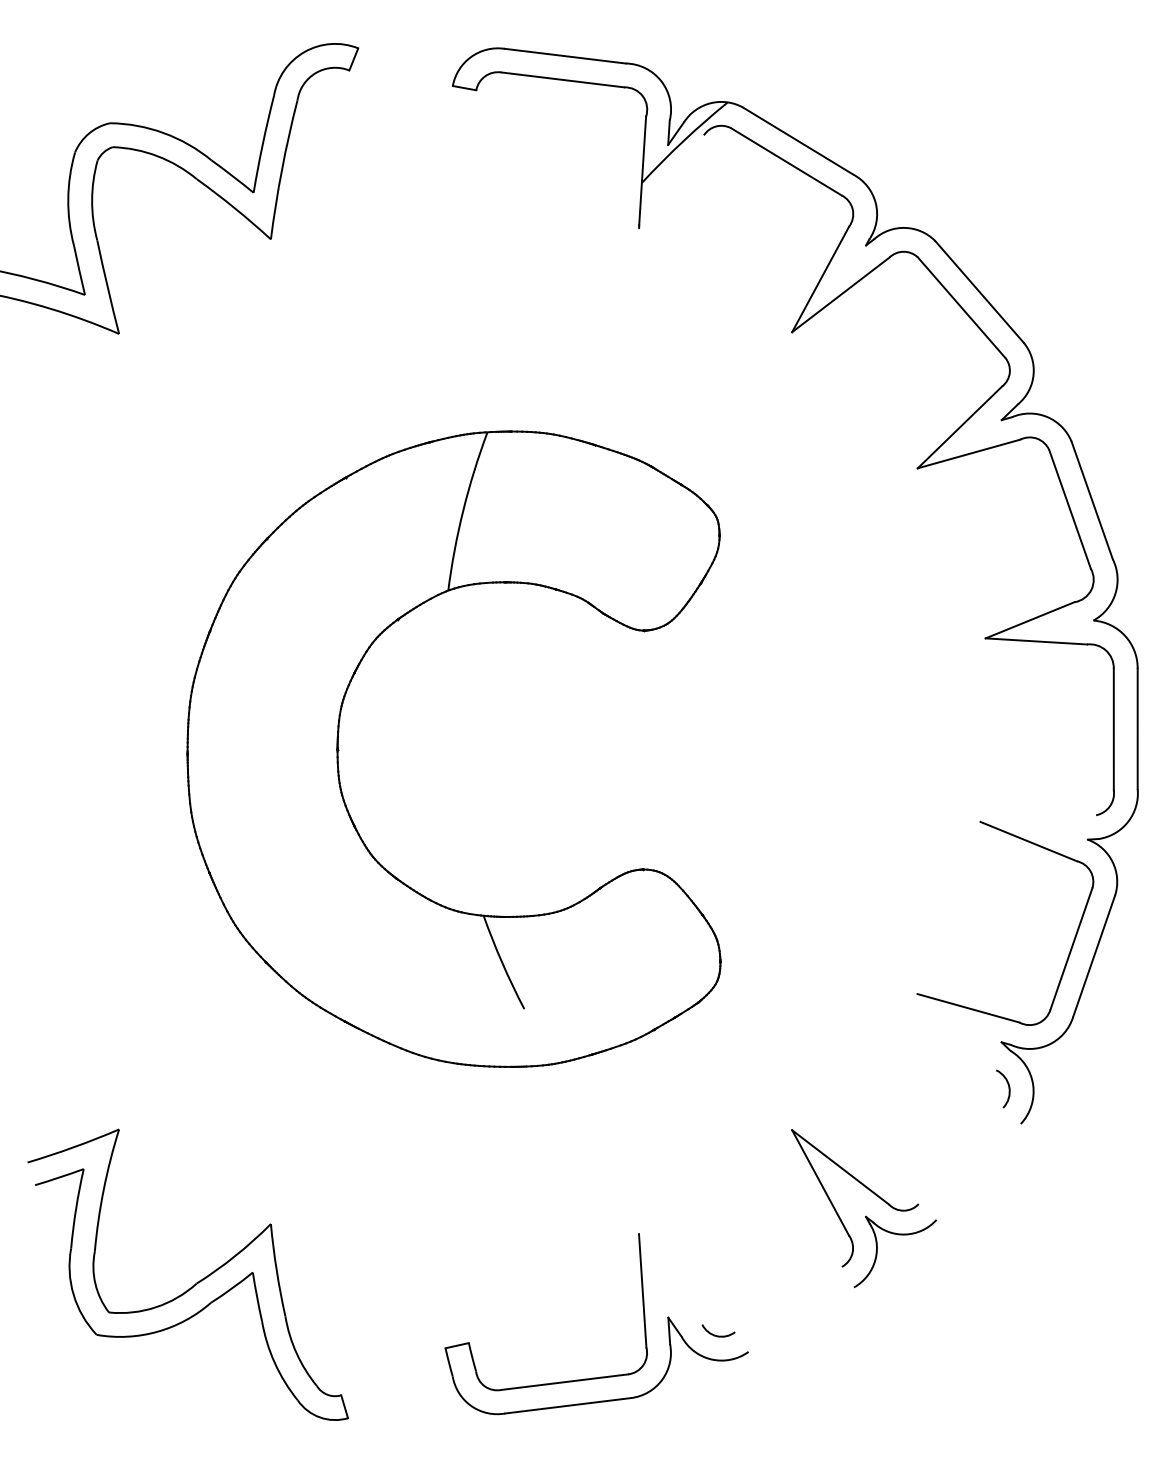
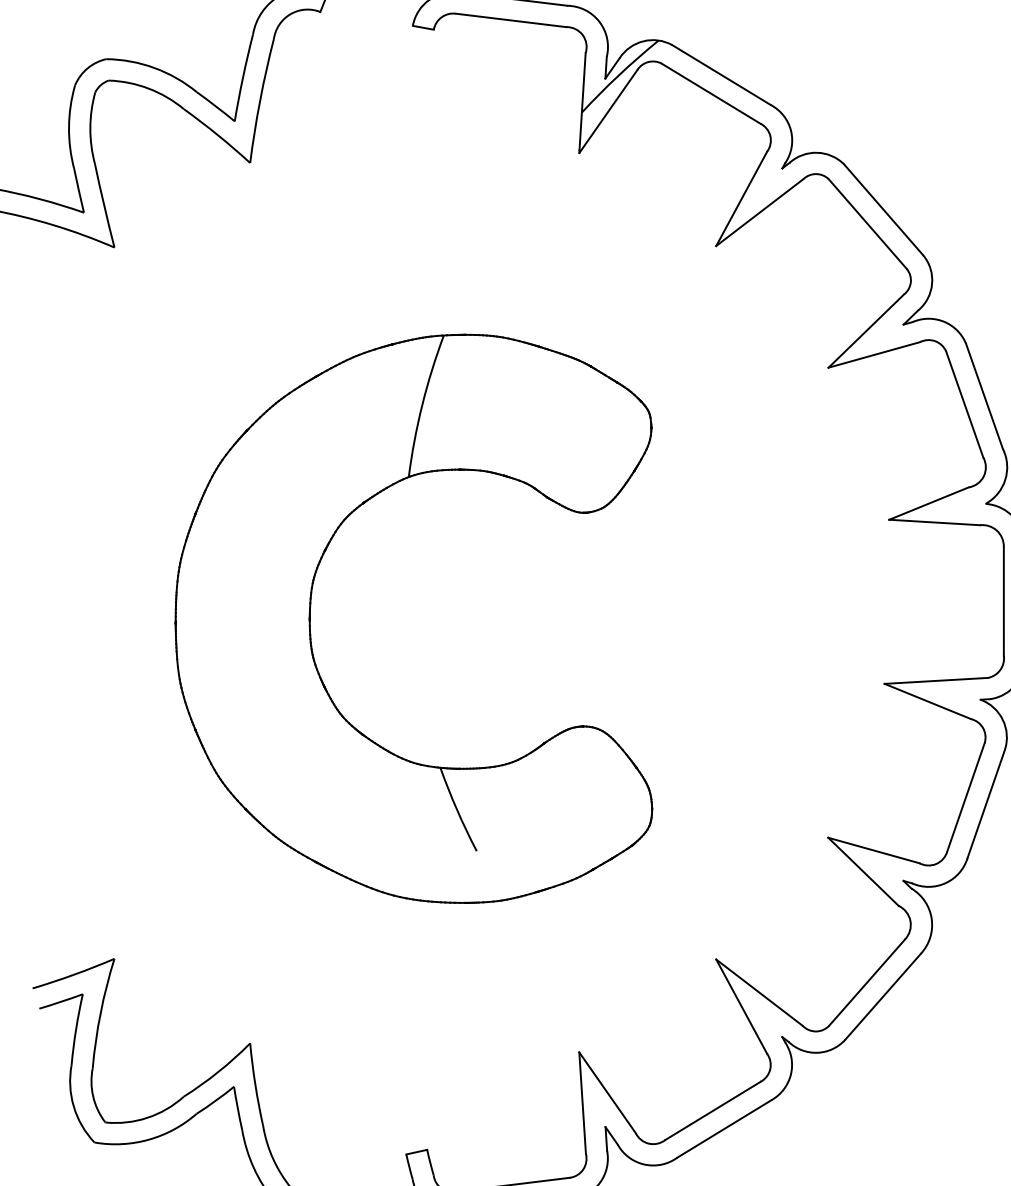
line: (671, 181) -> (608, 111), added
line: (1038, 818) -> (936, 680), added
line: (956, 1032) -> (863, 872), added
line: (960, 1155) -> (866, 982), added
line: (978, 1171) -> (882, 996), added
line: (670, 1279) -> (607, 1092), added
line: (788, 1299) -> (712, 1110), added
line: (800, 1319) -> (723, 1128), added

